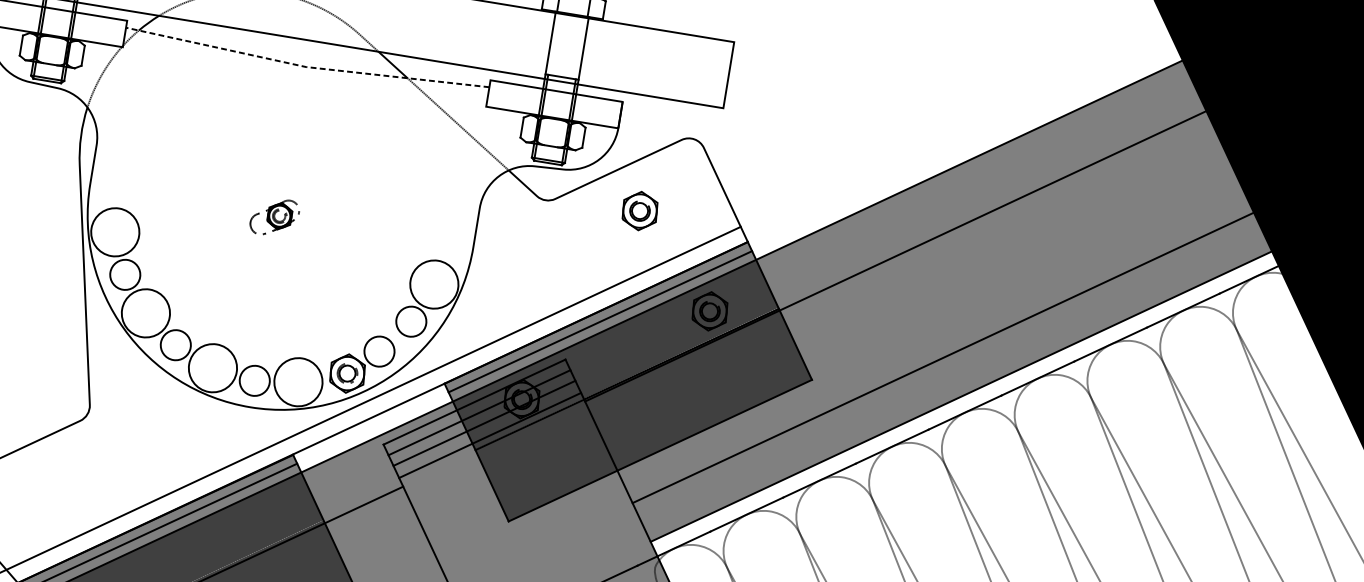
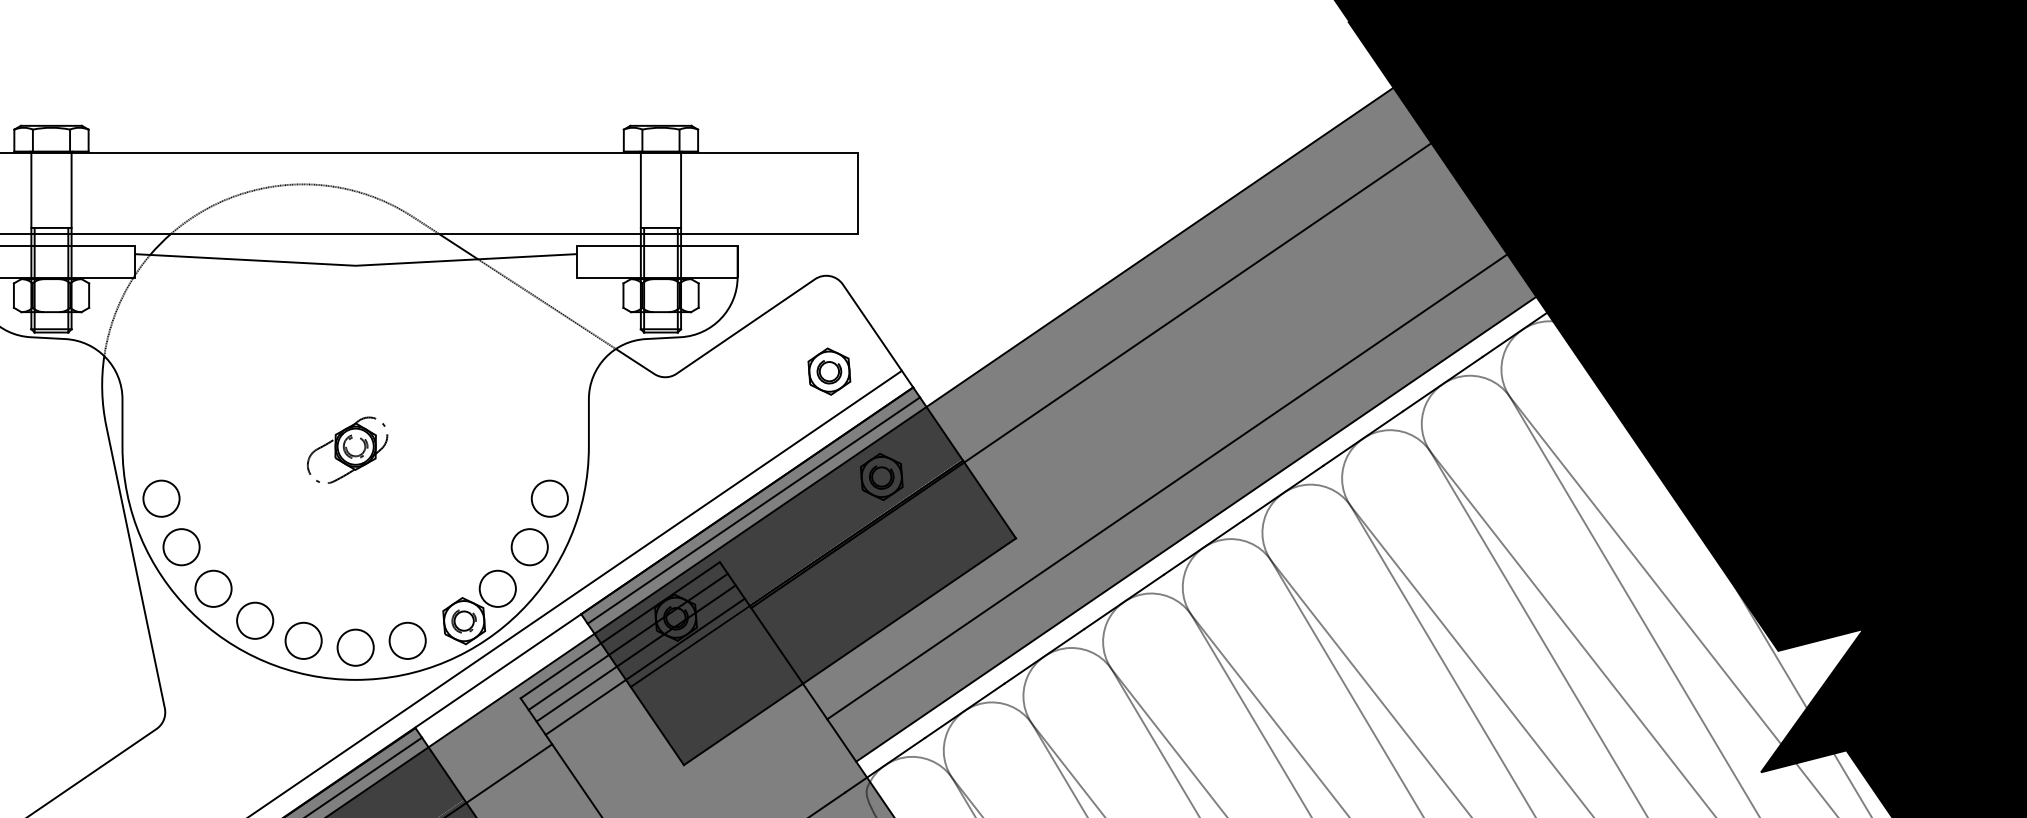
line: (306, 66) -> (355, 265), dashed -> solid
part: (640, 210) -> (829, 371), moved
part: (274, 216) -> (347, 449), size x1.43
circle: (115, 232) -> (161, 498), size x0.62
circle: (434, 284) -> (549, 498), size x0.62
circle: (145, 313) -> (213, 588), size x0.62
circle: (212, 367) -> (303, 640), size x0.62
circle: (298, 381) -> (407, 640), size x0.62

